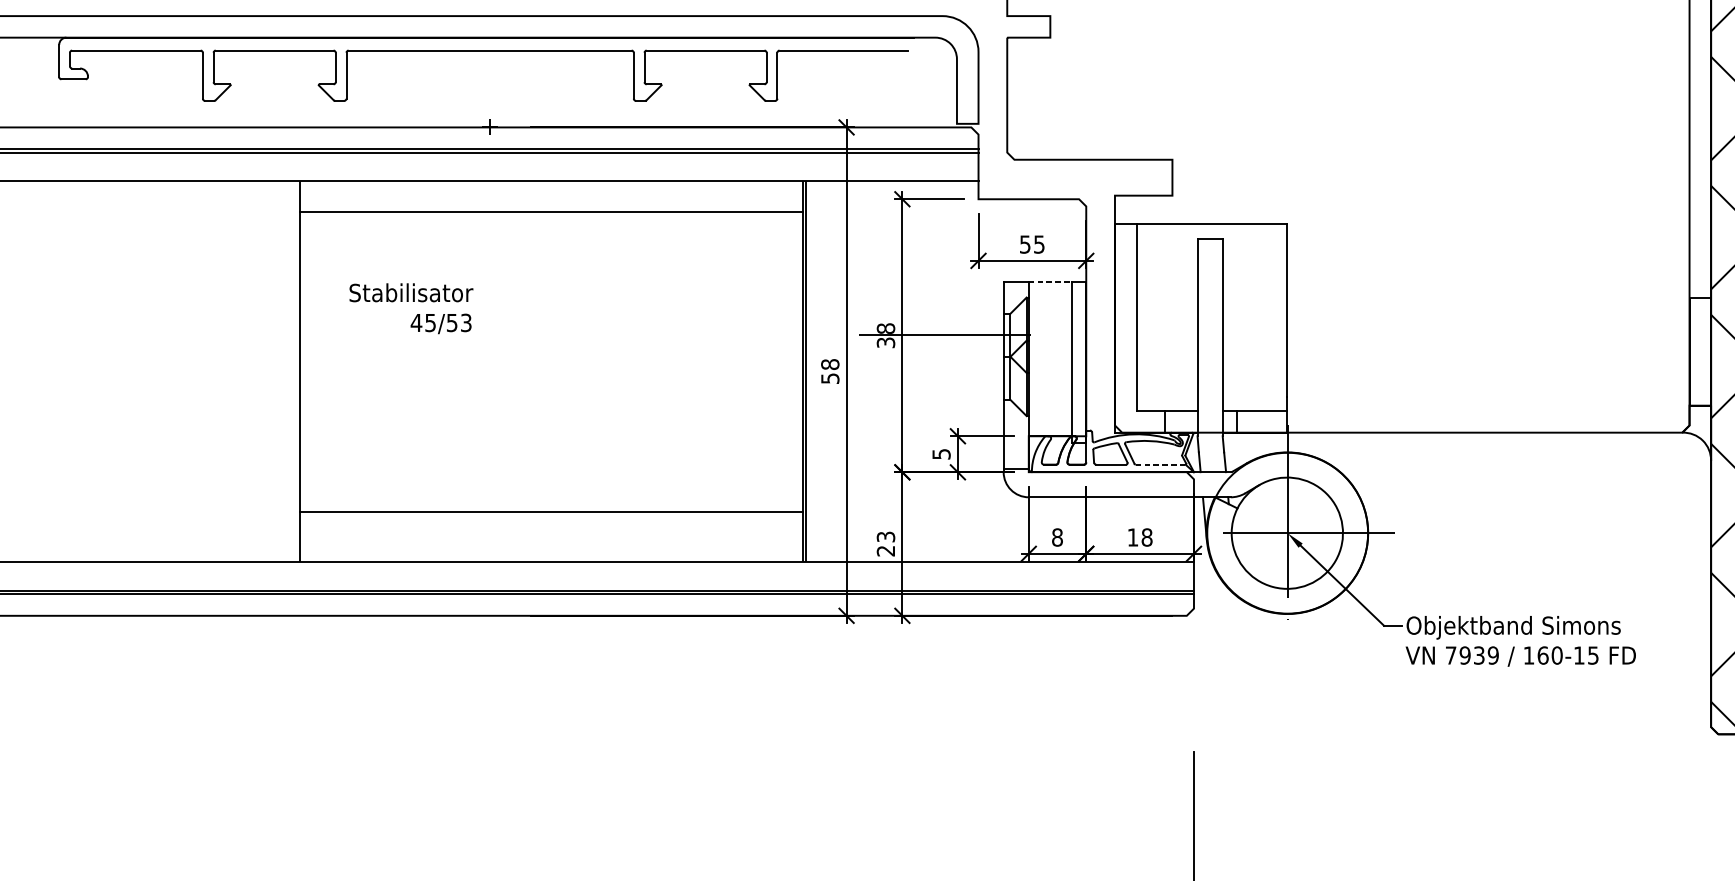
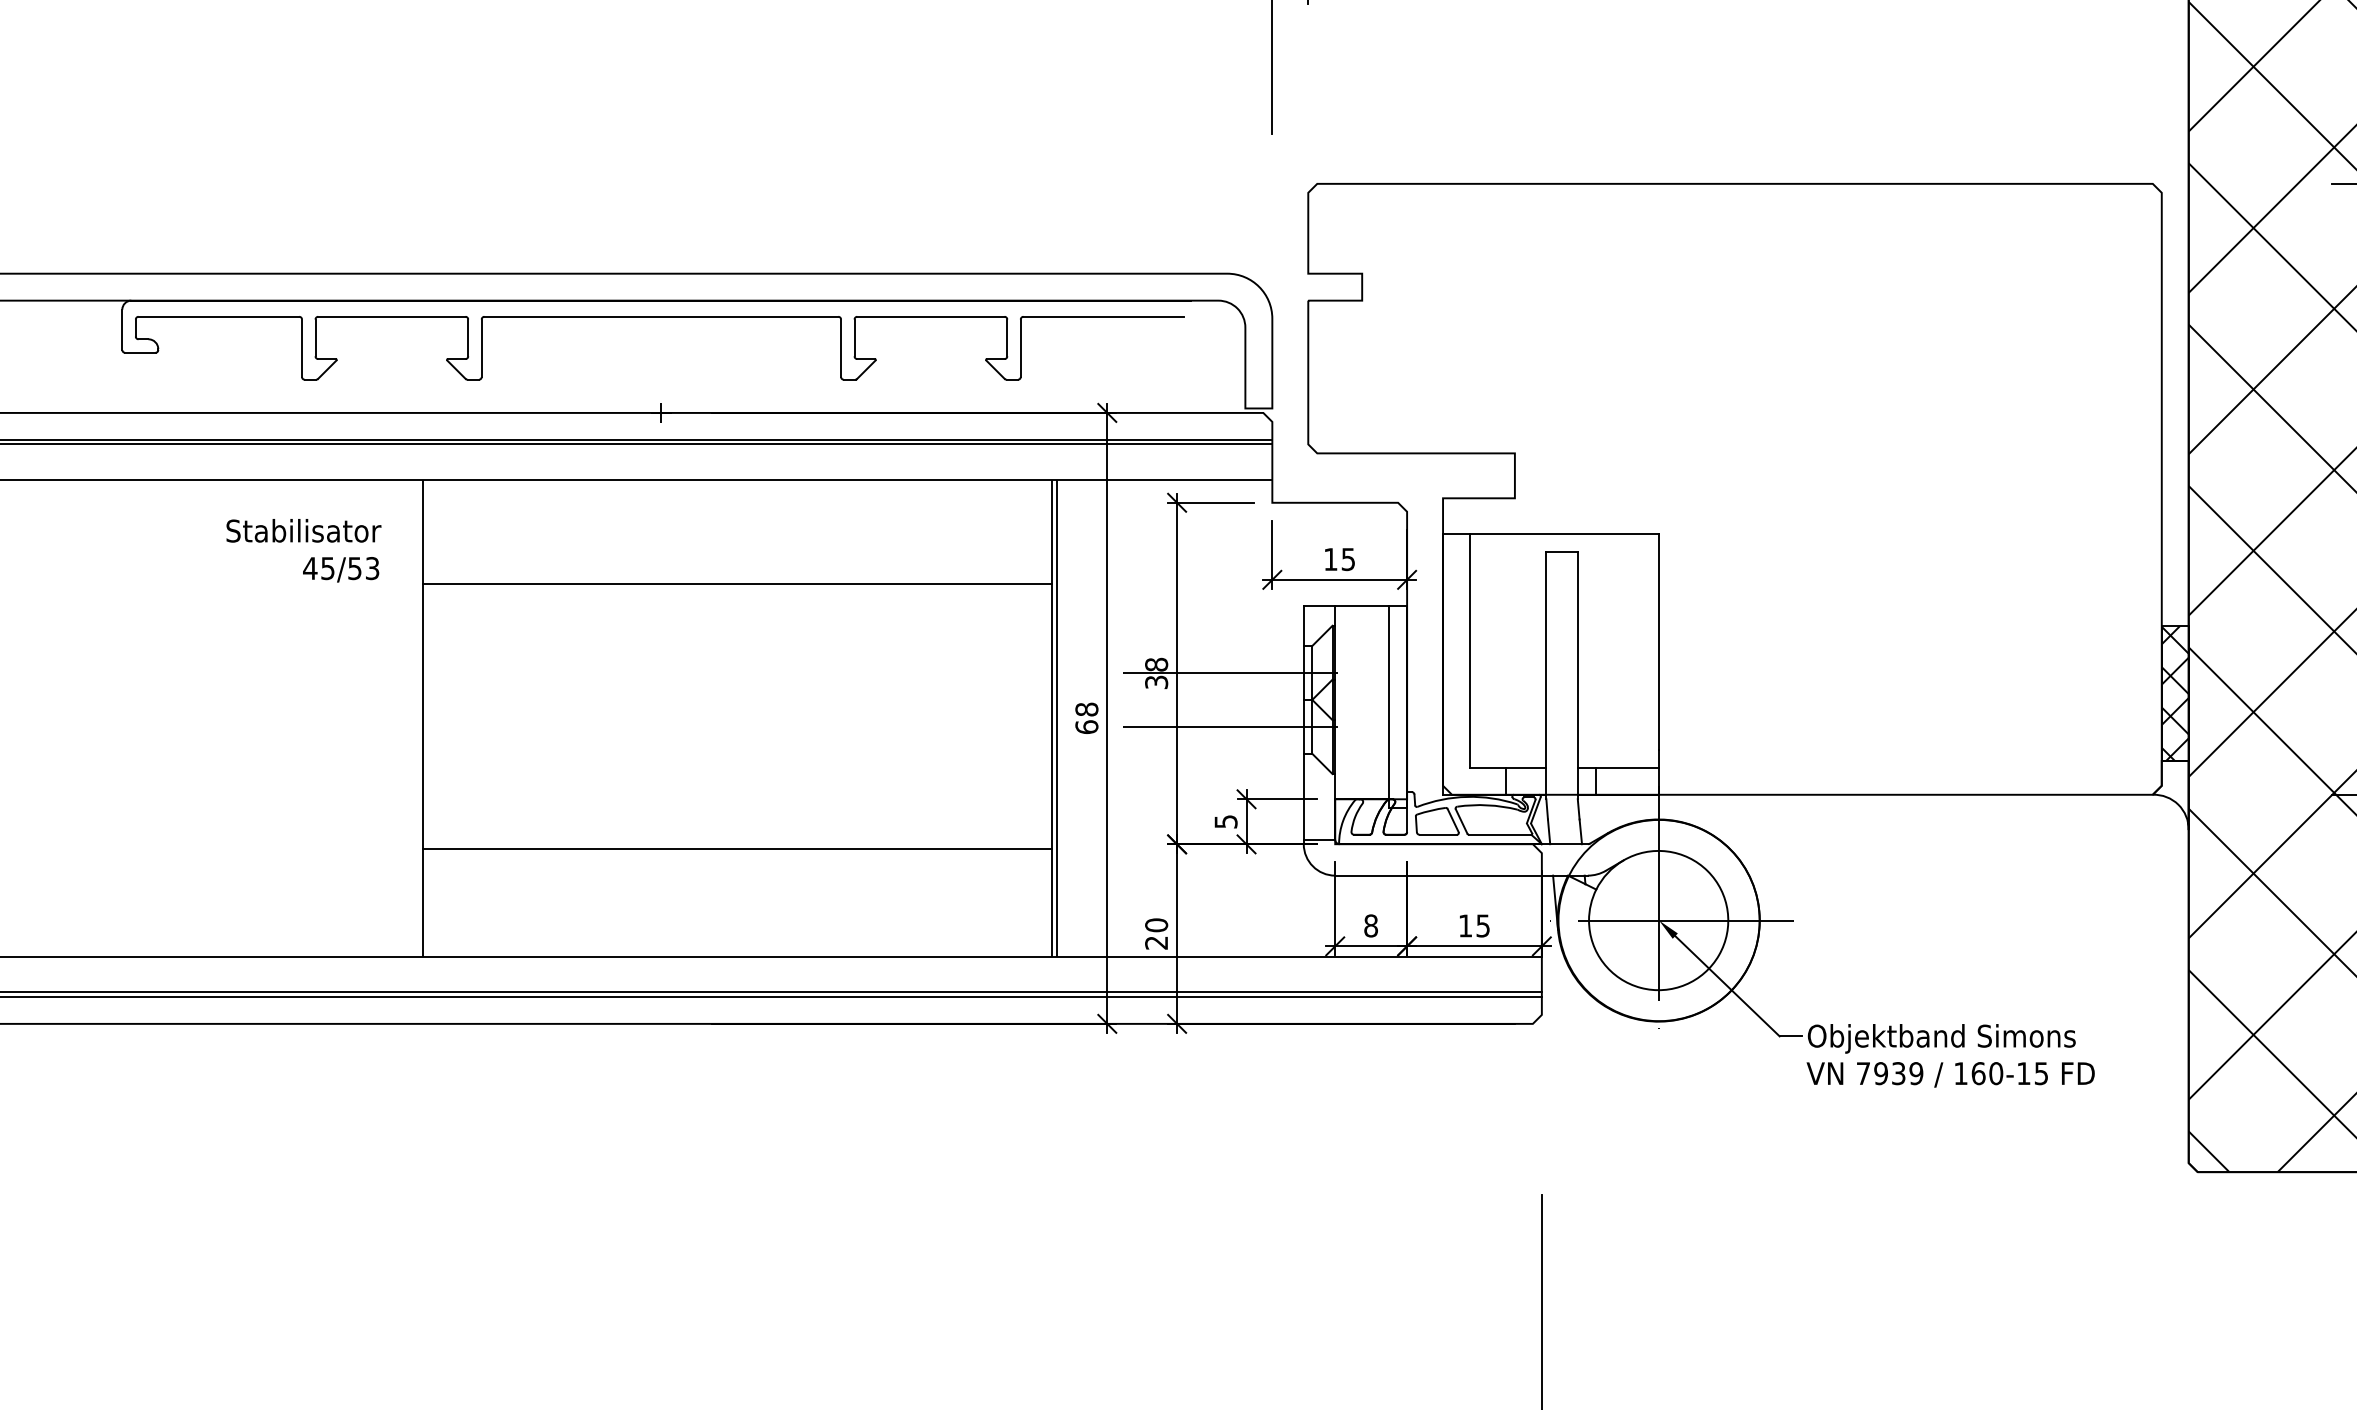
line: (550, 211) -> (737, 583), moved
text: (1025, 244) -> (1330, 559), 55 -> 15
line: (1050, 282) -> (1362, 606), dashed -> solid
text: (411, 308) -> (303, 550), moved
hatch: (1699, 351) -> (2174, 693), added
text: (829, 378) -> (1086, 726), 58 -> 68
line: (949, 378) -> (1235, 726), added
line: (1160, 464) -> (1500, 834), dashed -> solid
line: (550, 511) -> (737, 848), moved
text: (885, 537) -> (1156, 925), 23 -> 20
text: (1147, 537) -> (1483, 925), 18 -> 15

